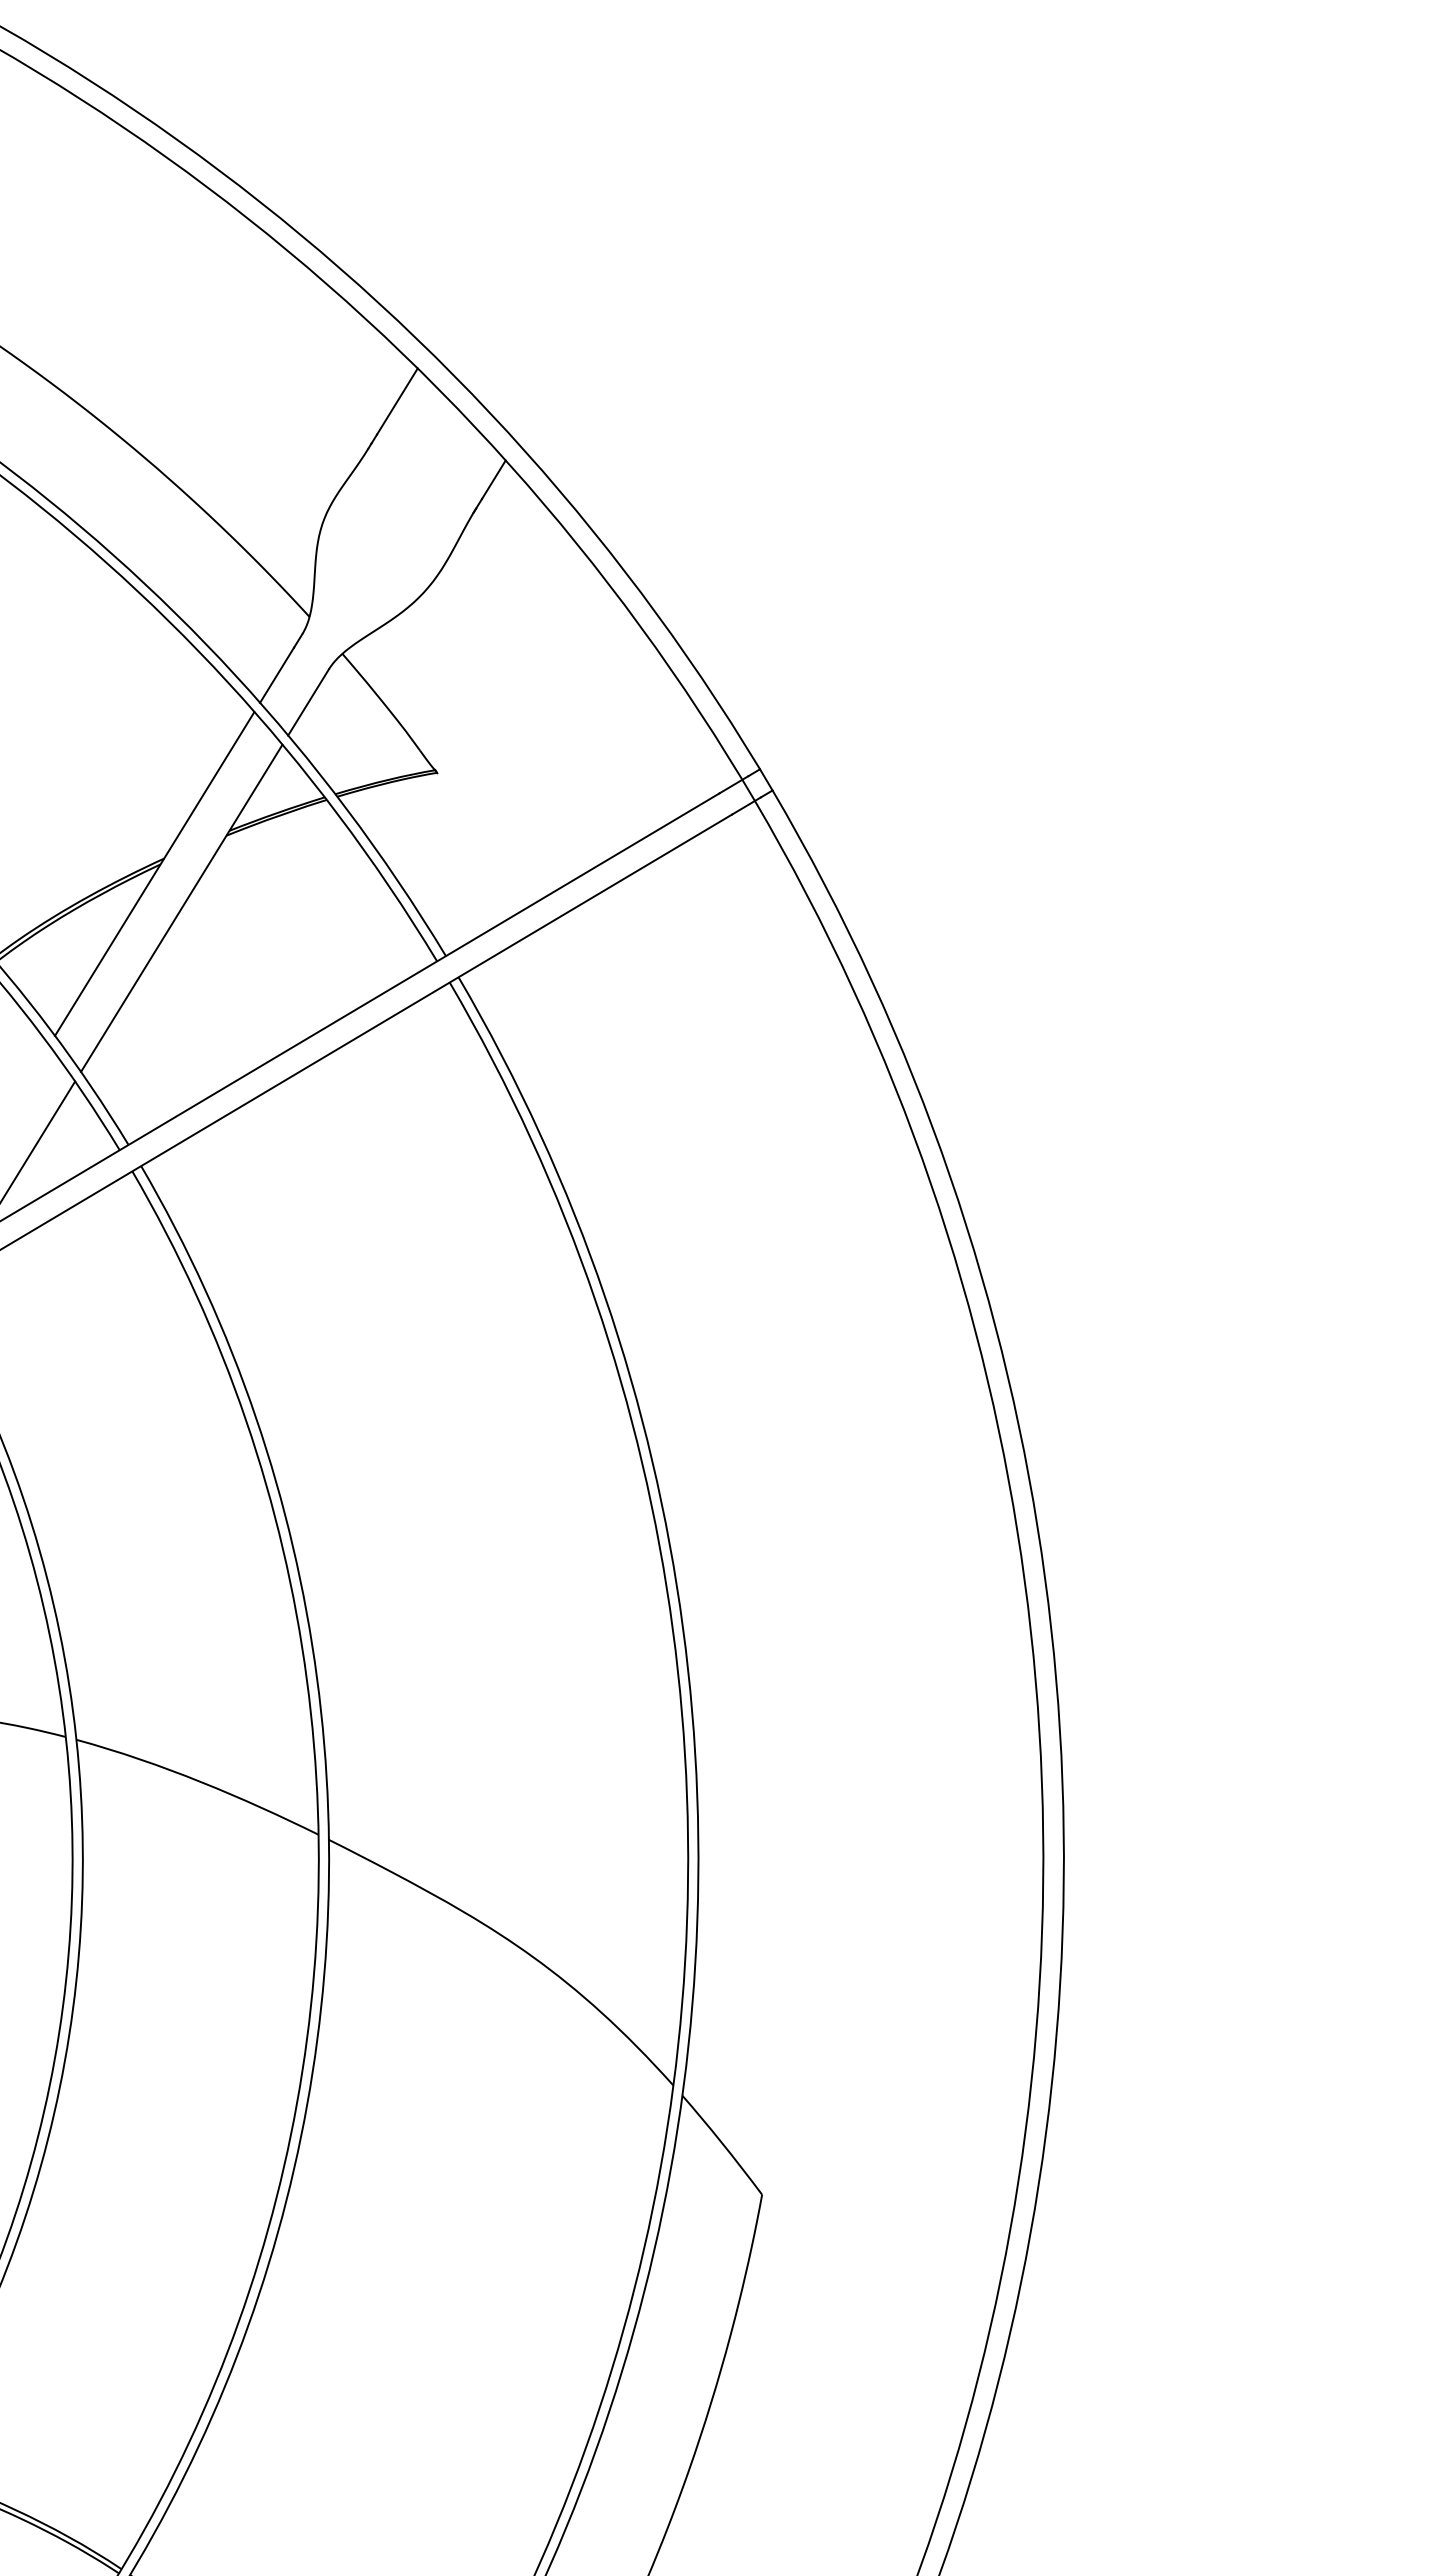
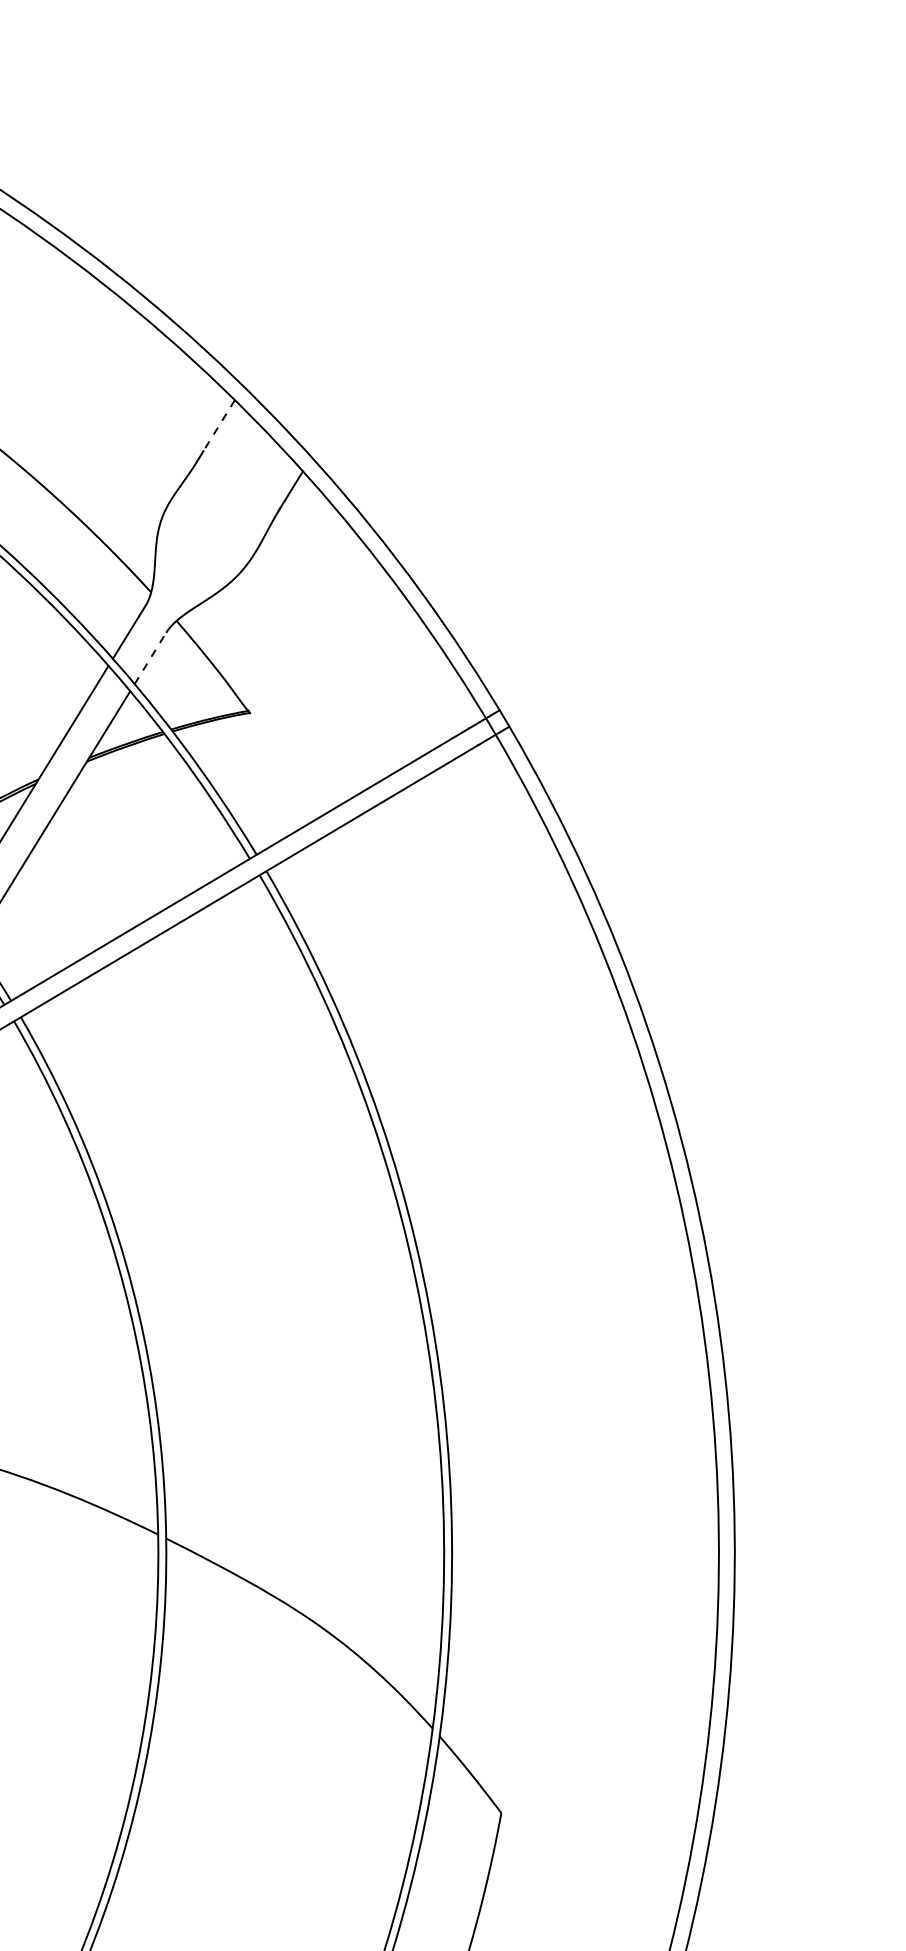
line: (397, 401) -> (219, 425), solid -> dashed
line: (308, 702) -> (150, 658), solid -> dashed

